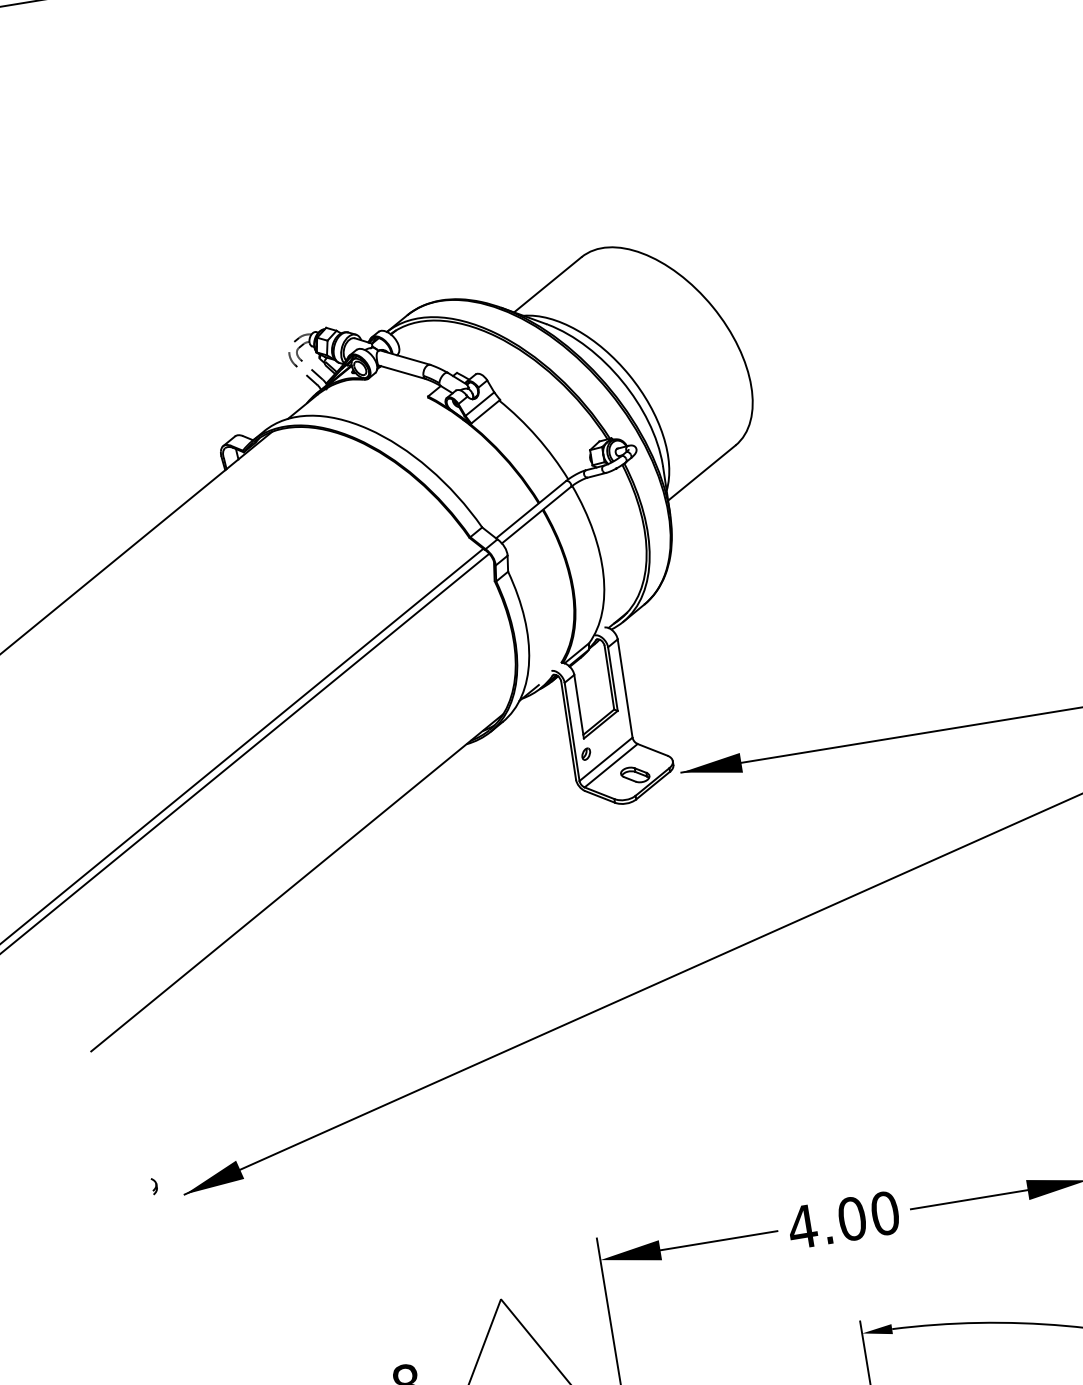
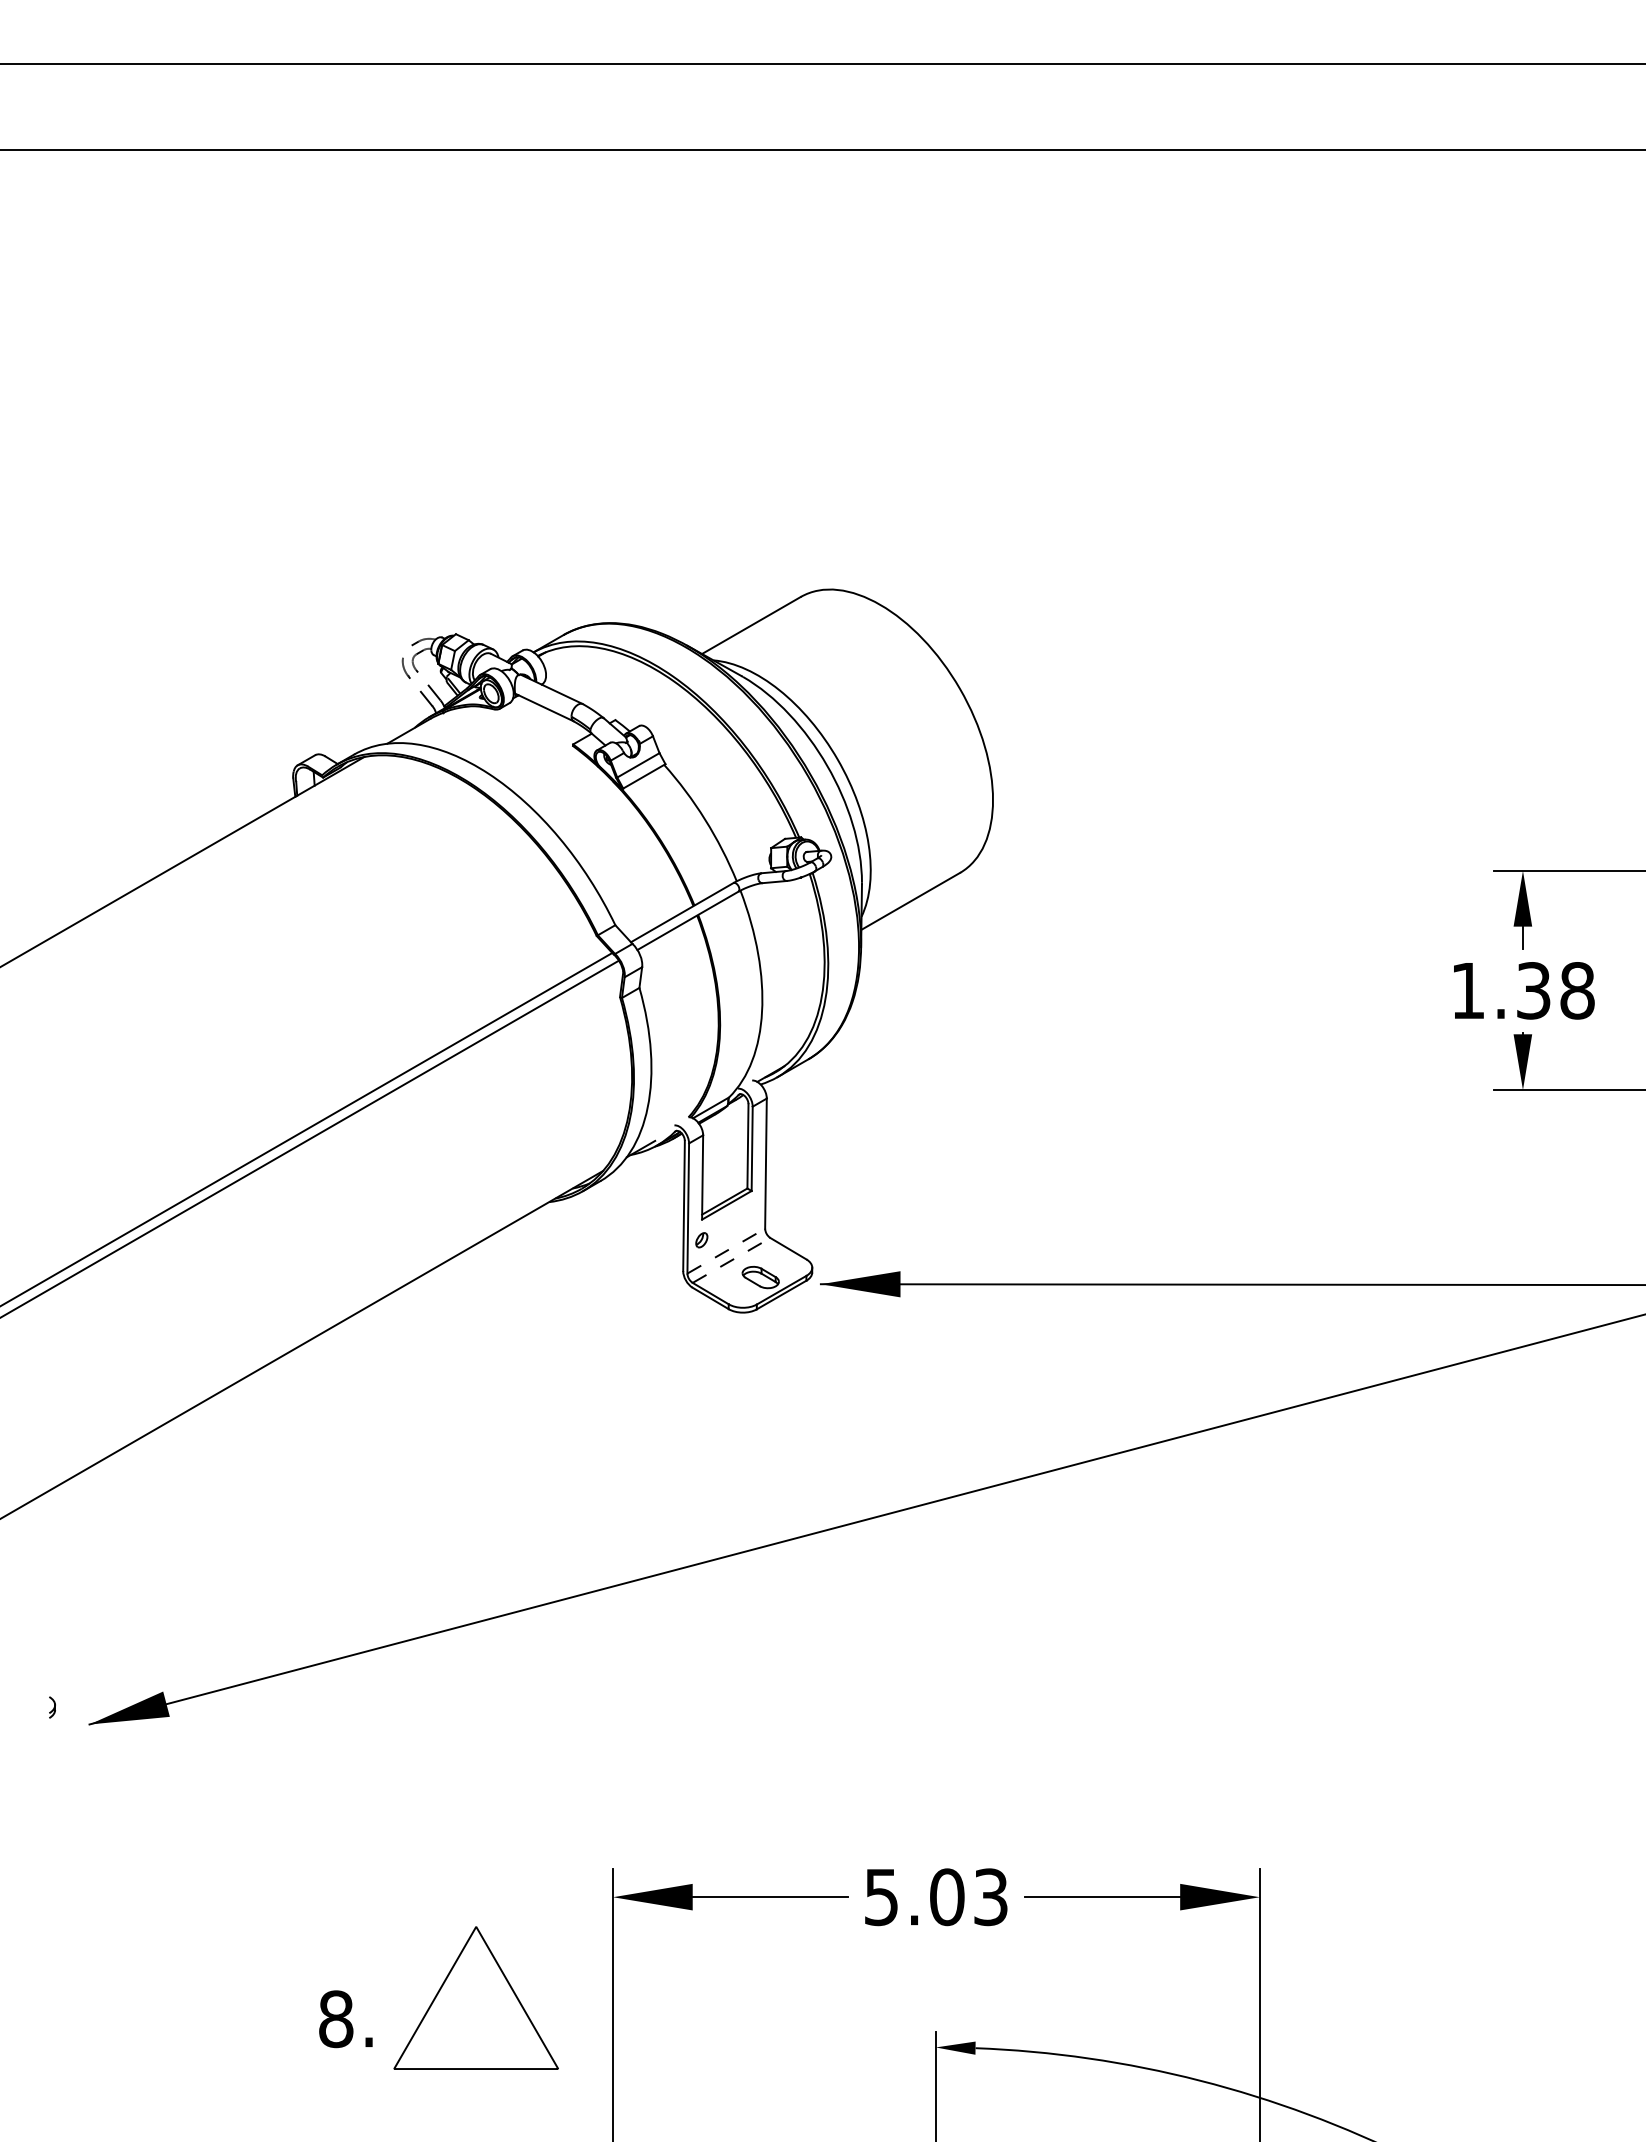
line: (606, 759) -> (726, 1251), solid -> dashed
line: (611, 765) -> (731, 1260), solid -> dashed
text: (843, 1220) -> (935, 1897), 4.00 -> 5.03

